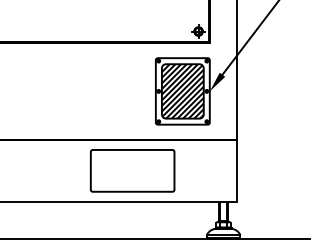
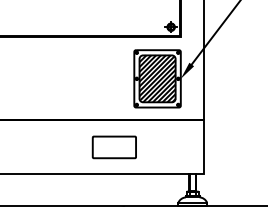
part: (132, 170) -> (114, 147), size x0.6

